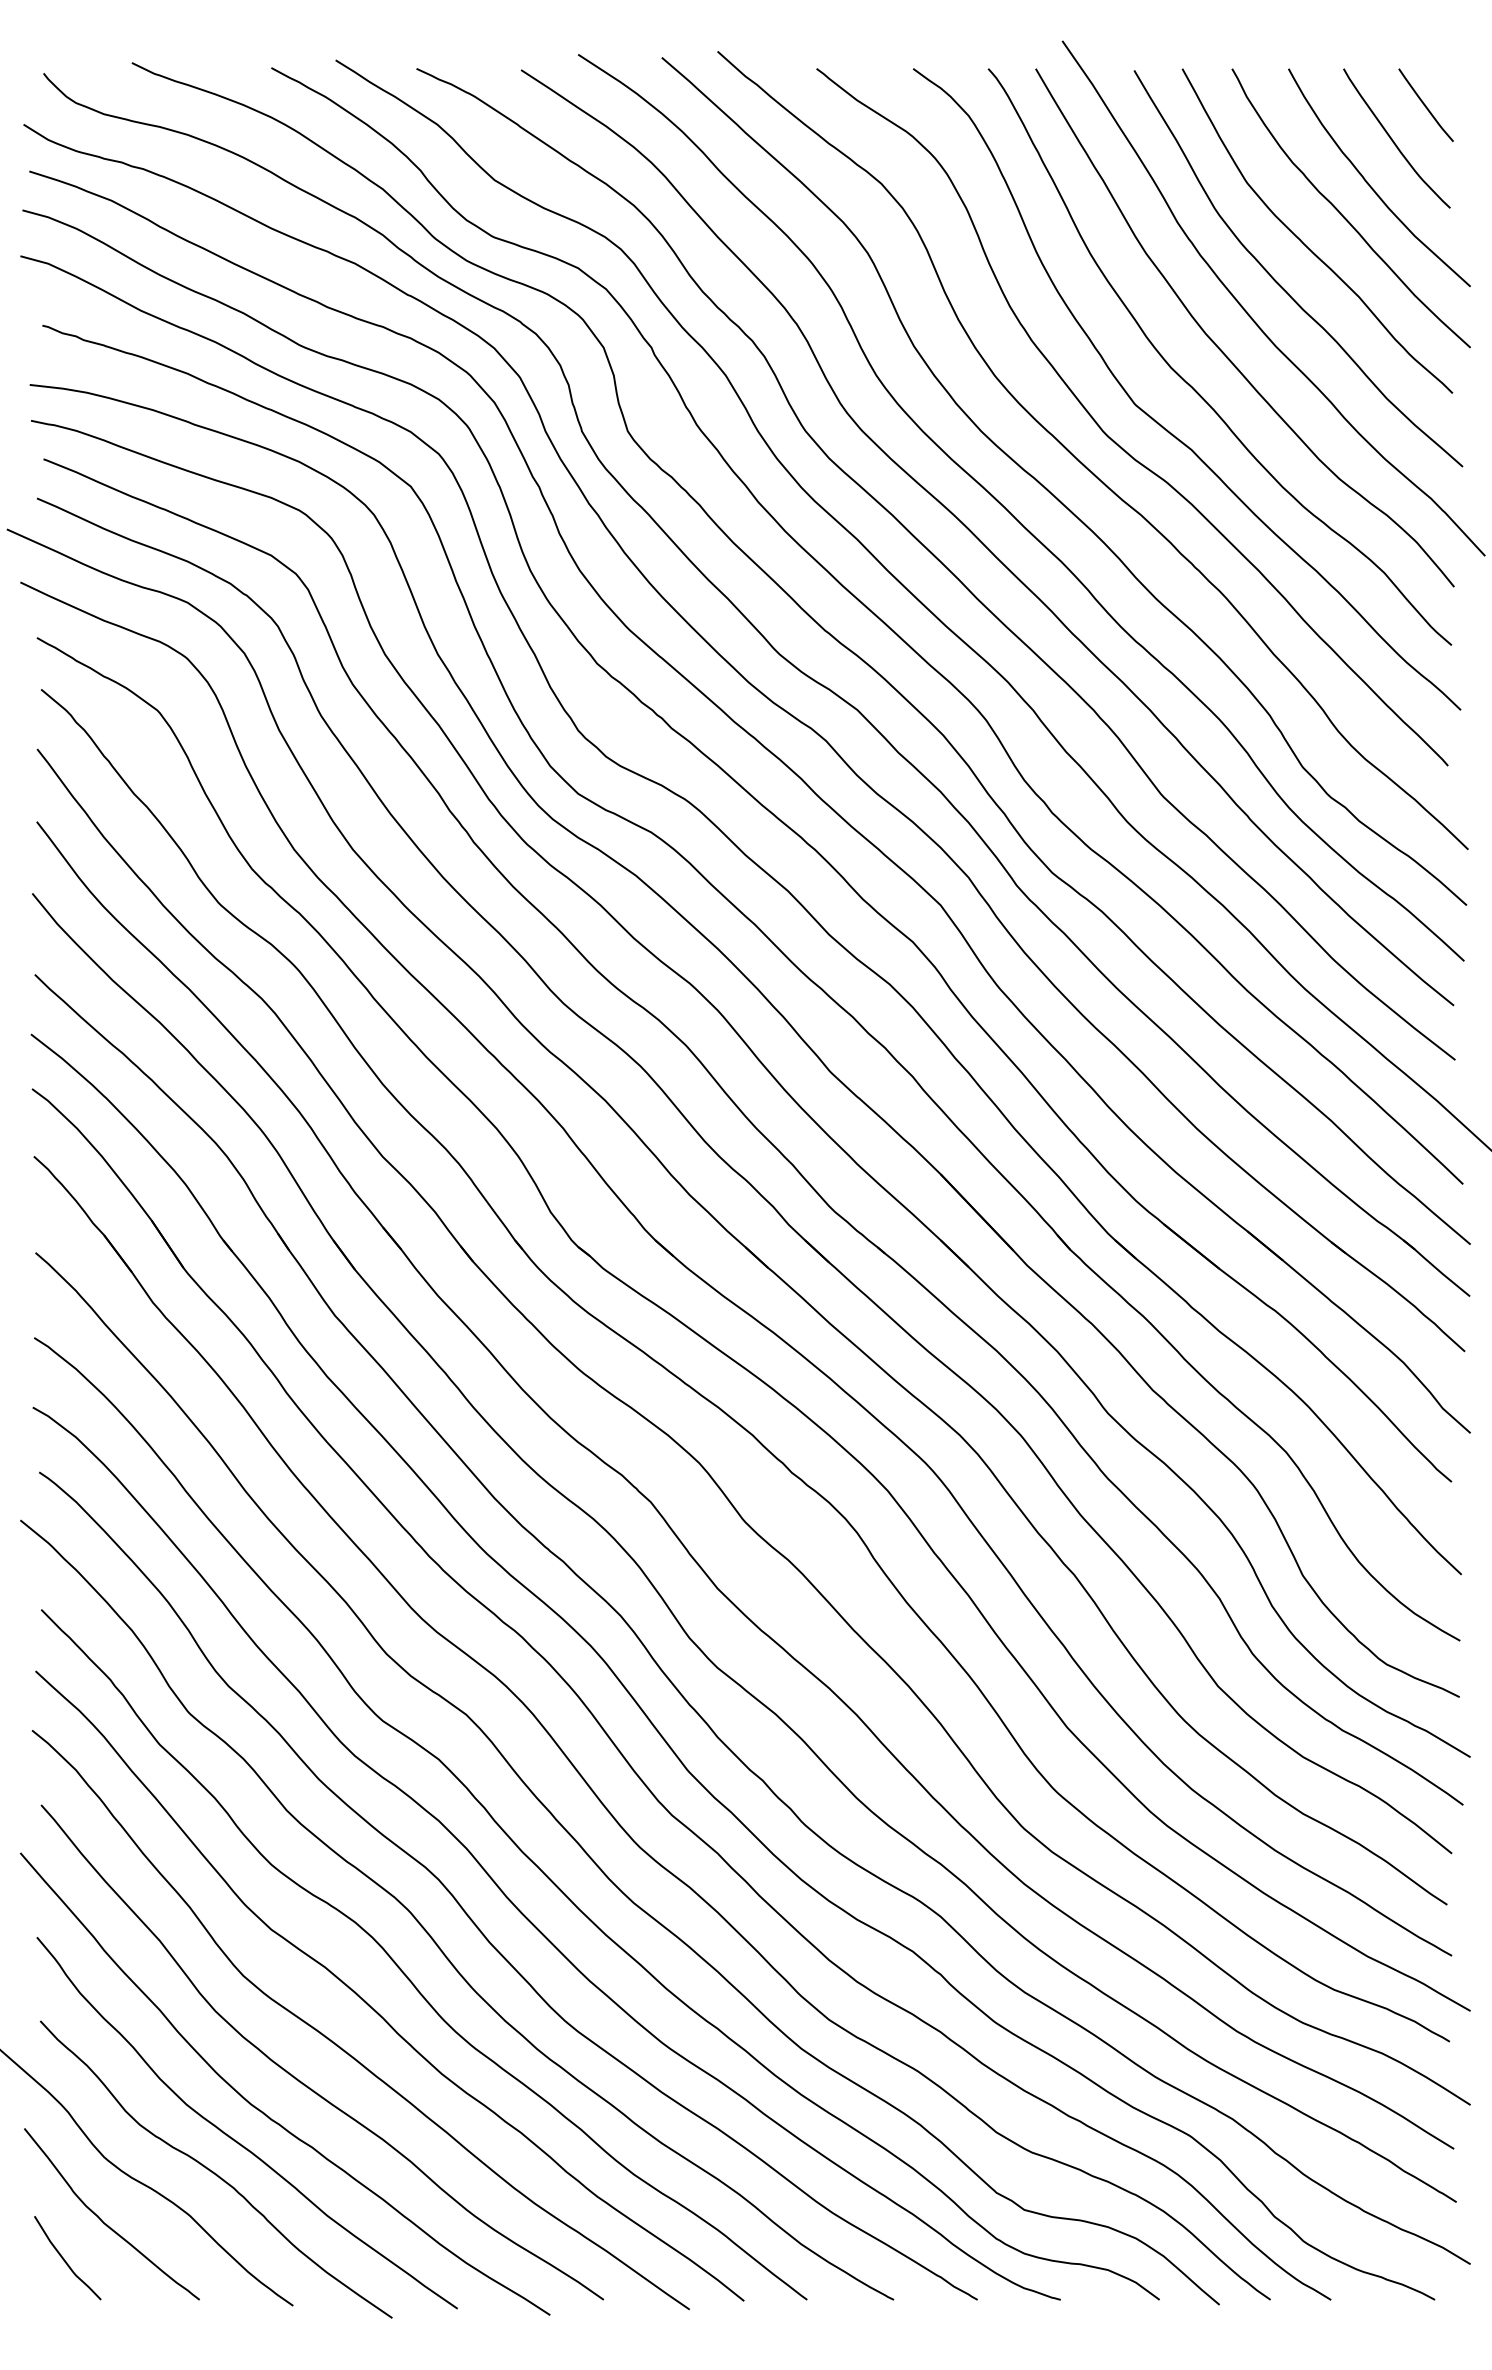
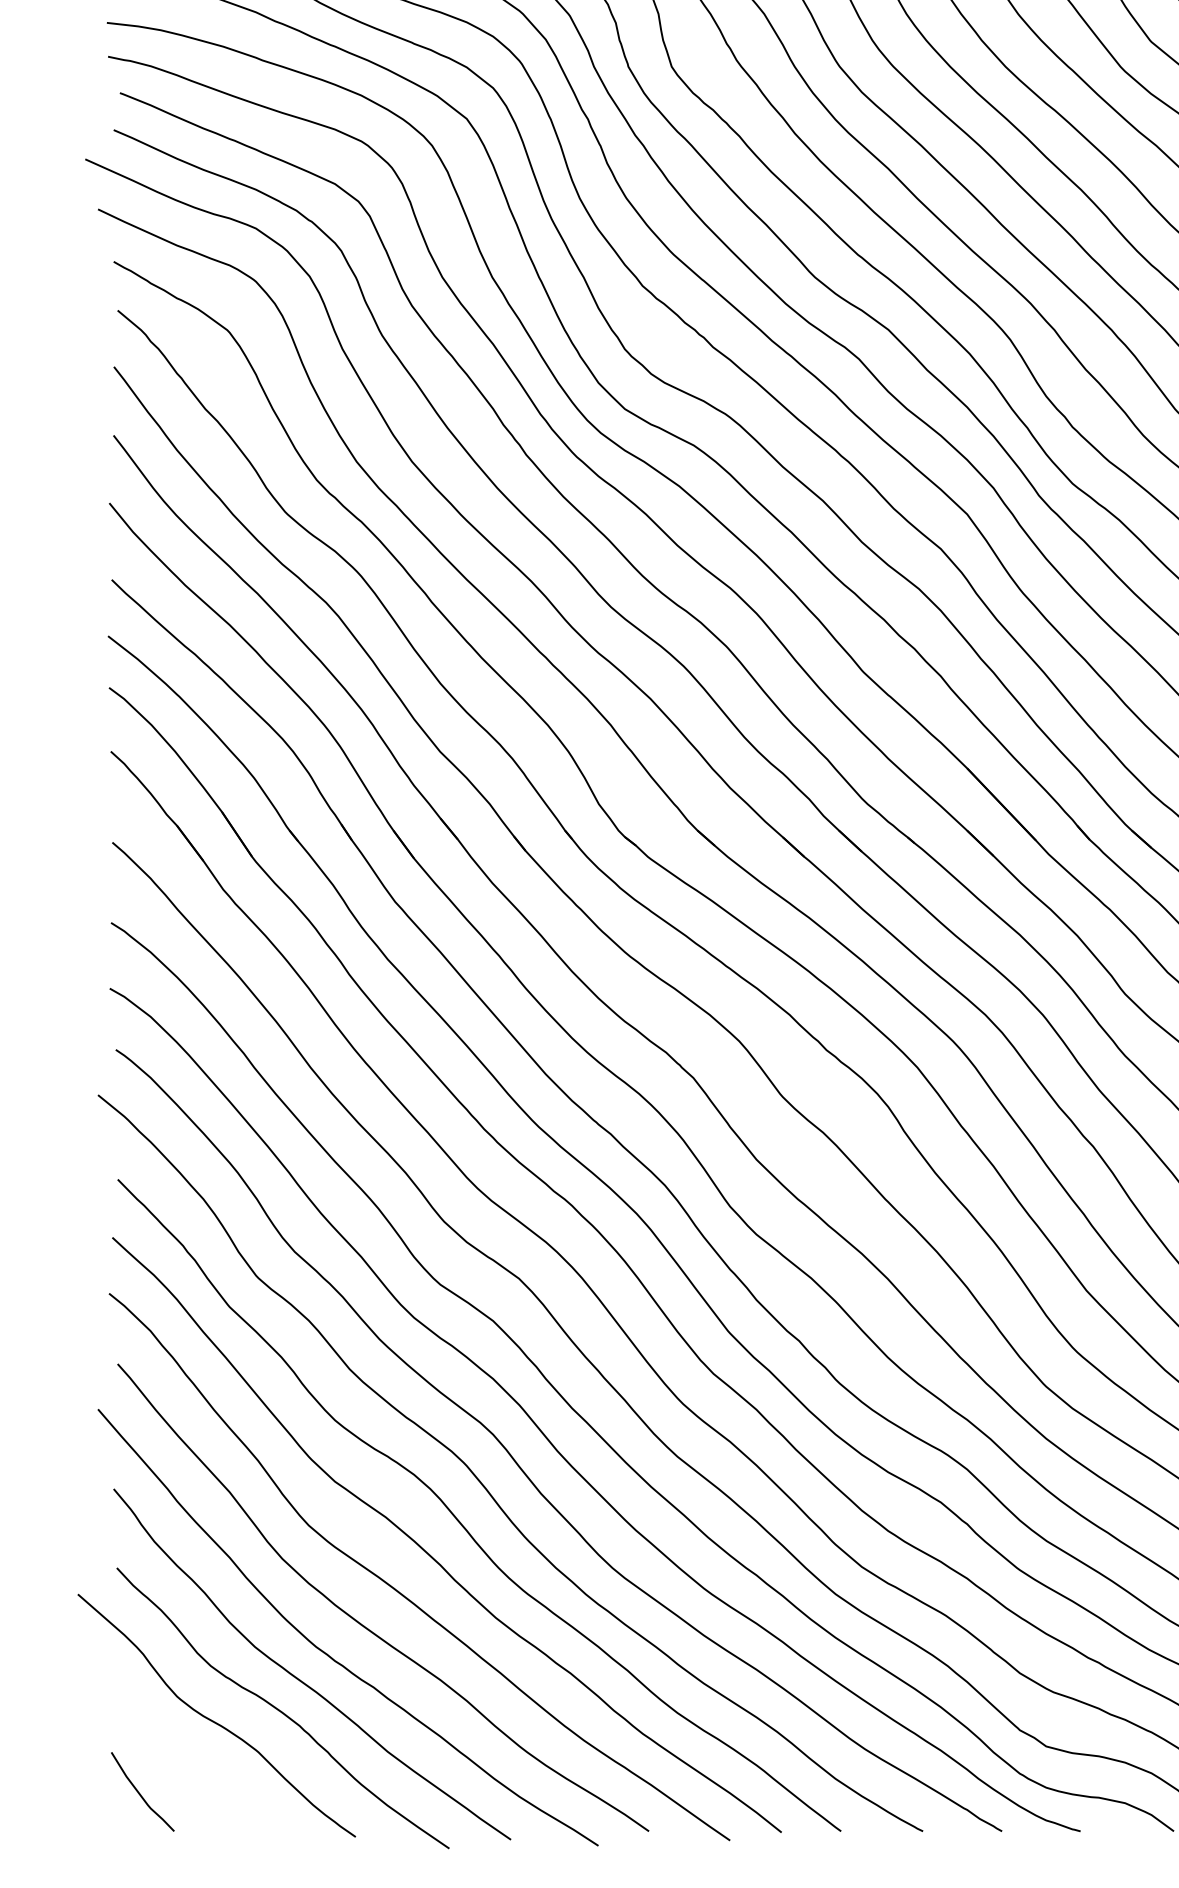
curve: (106, 2223) -> (179, 1759), removed

